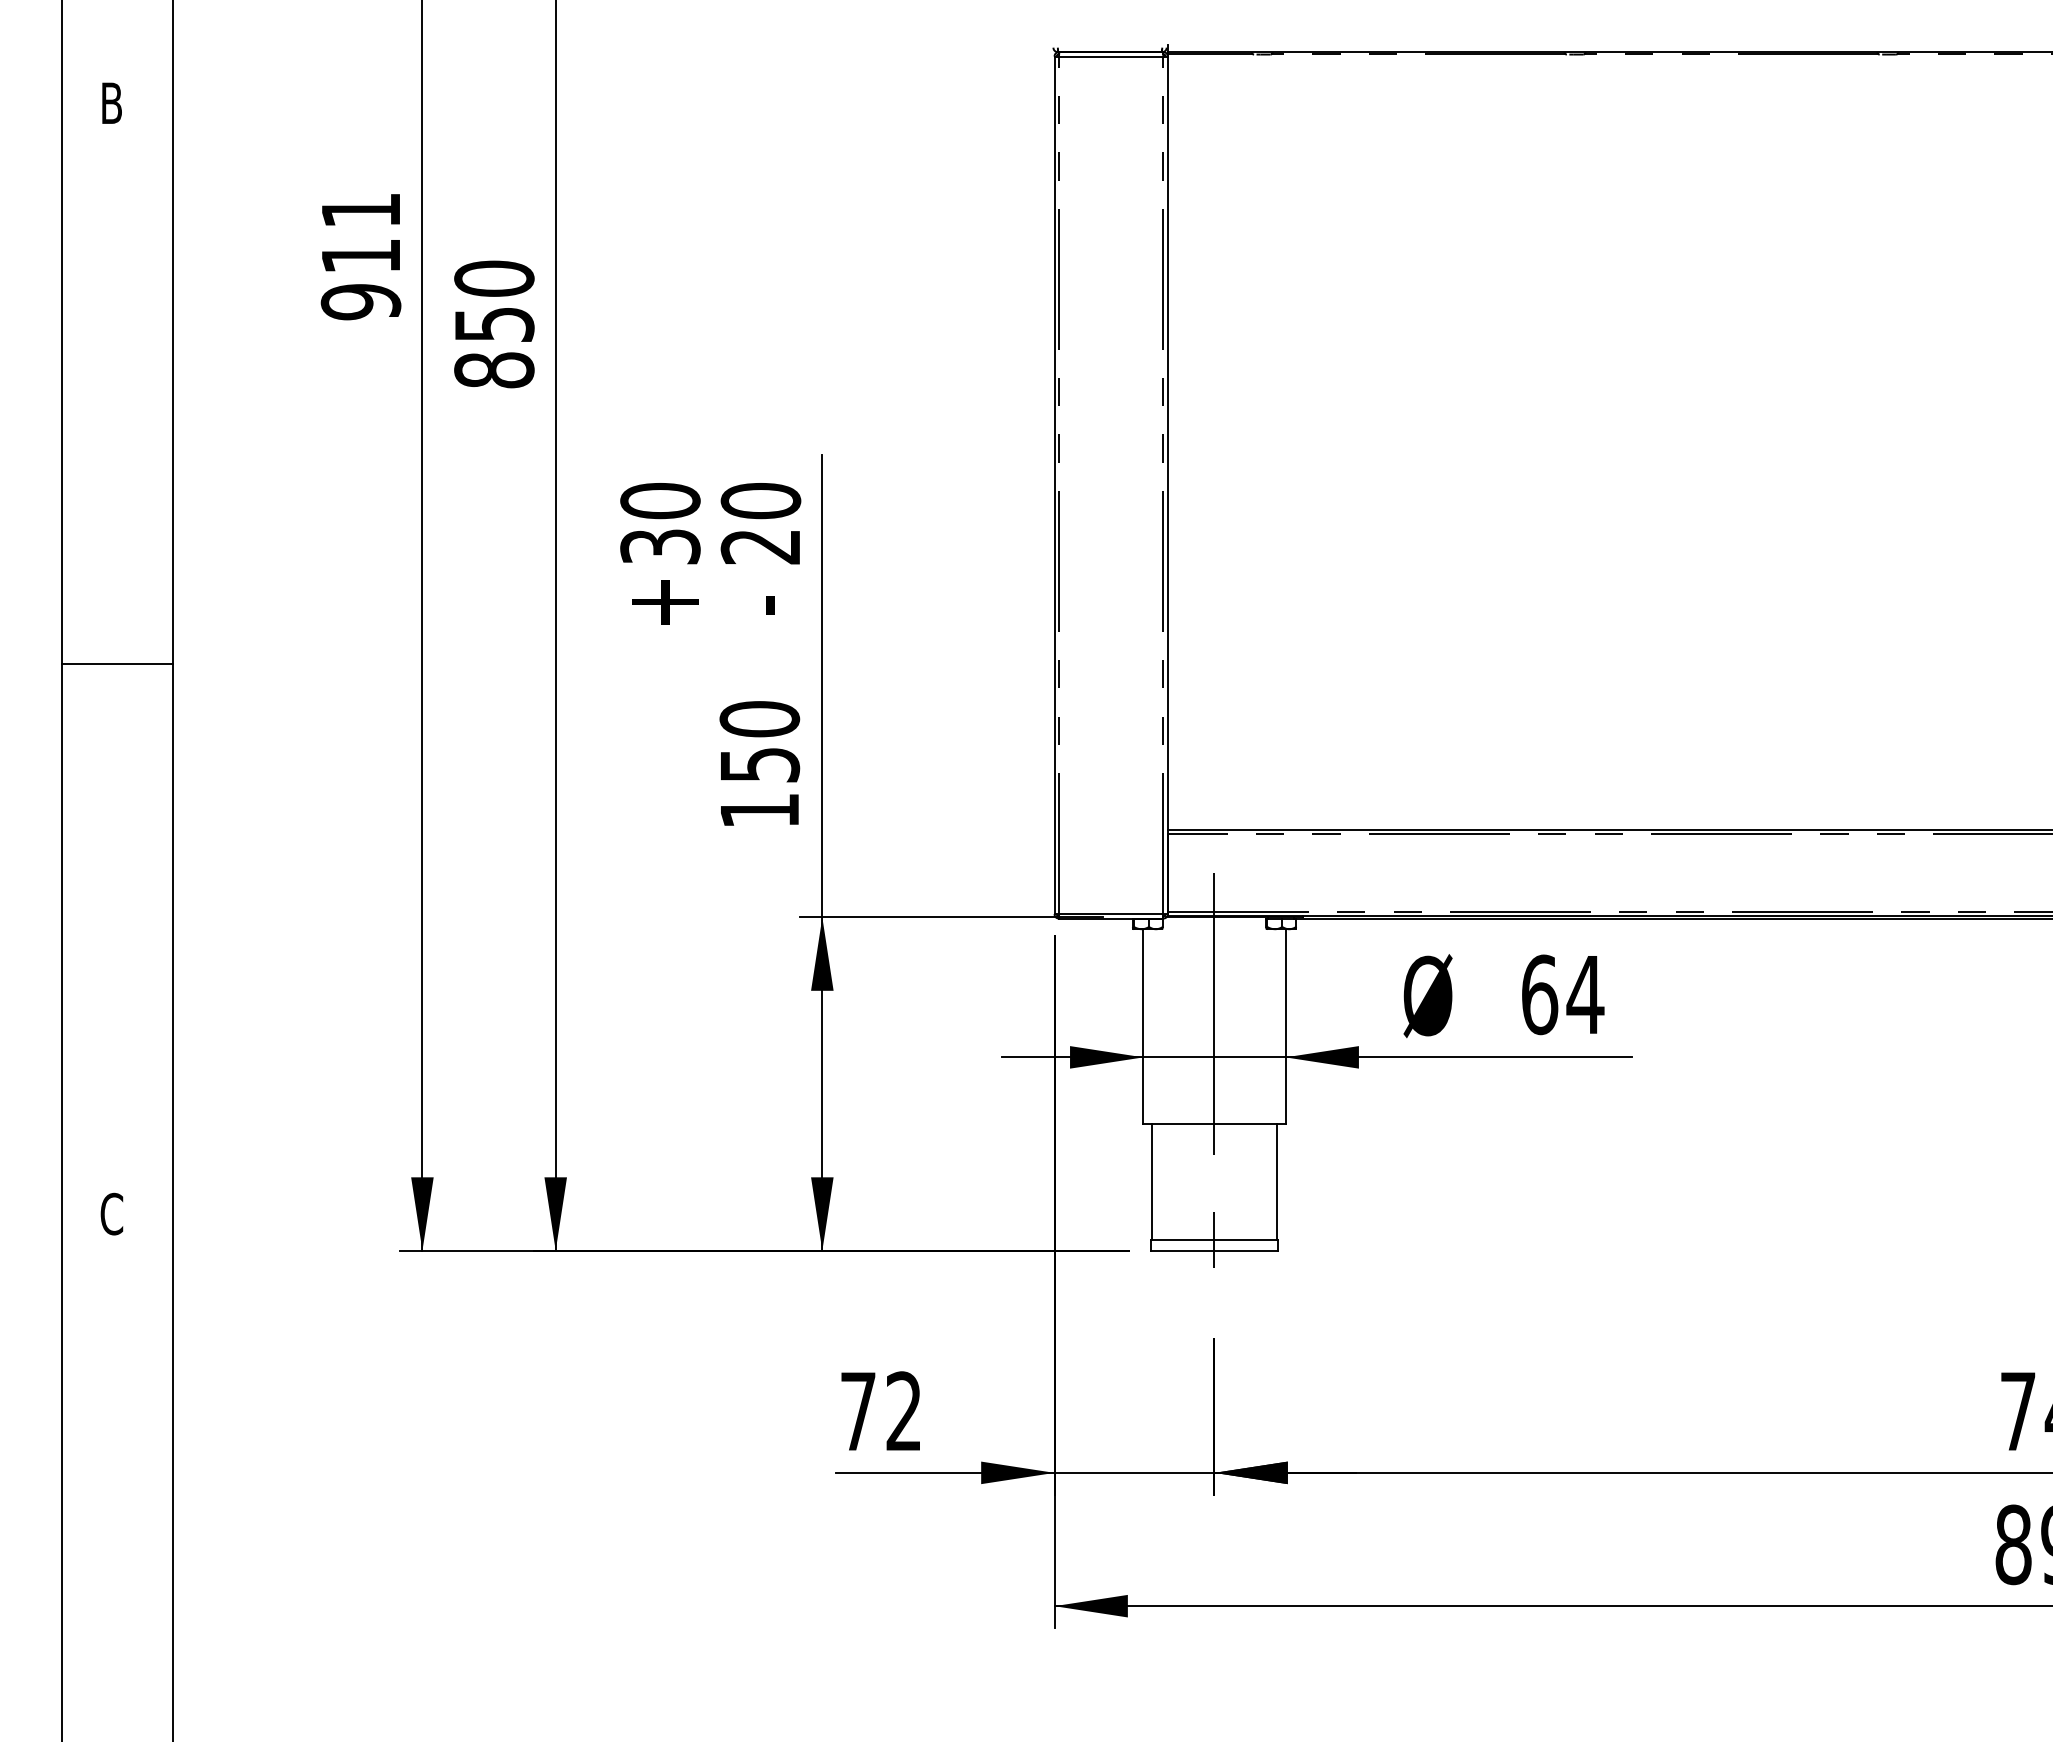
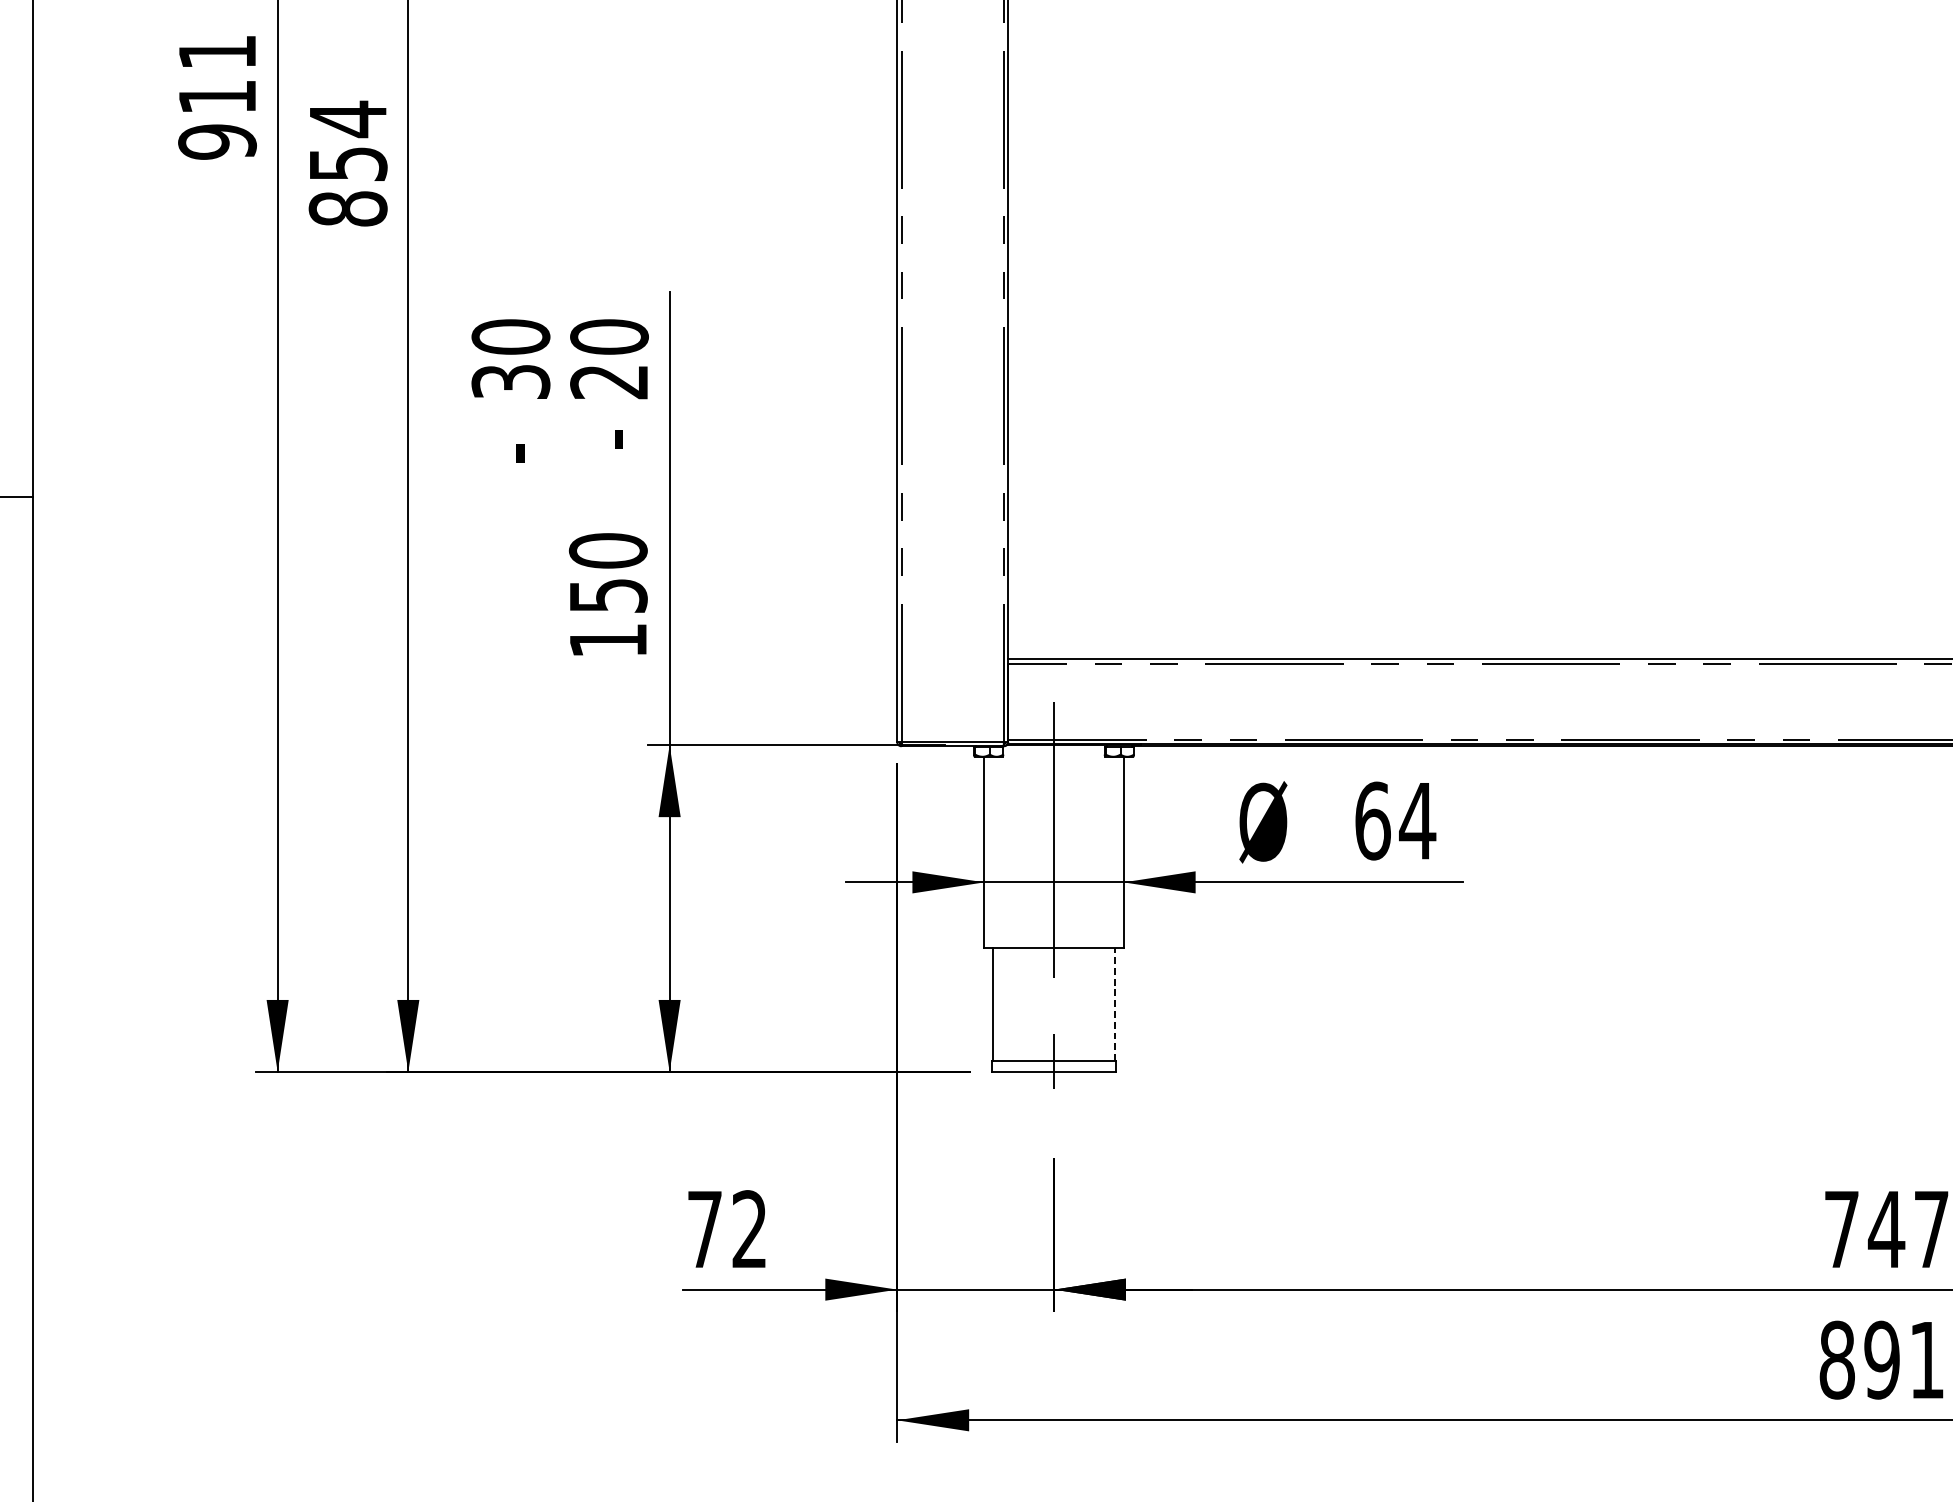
text: (494, 279) -> (348, 119), 850 -> 854
text: (665, 604) -> (515, 438), + -> -
line: (1276, 1181) -> (1114, 1004), solid -> dashed

